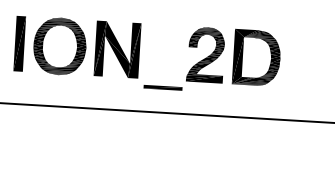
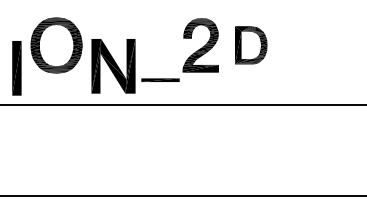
part: (19, 44) -> (16, 68), moved
part: (117, 49) -> (113, 66), moved
part: (257, 58) -> (251, 45), size x0.7

